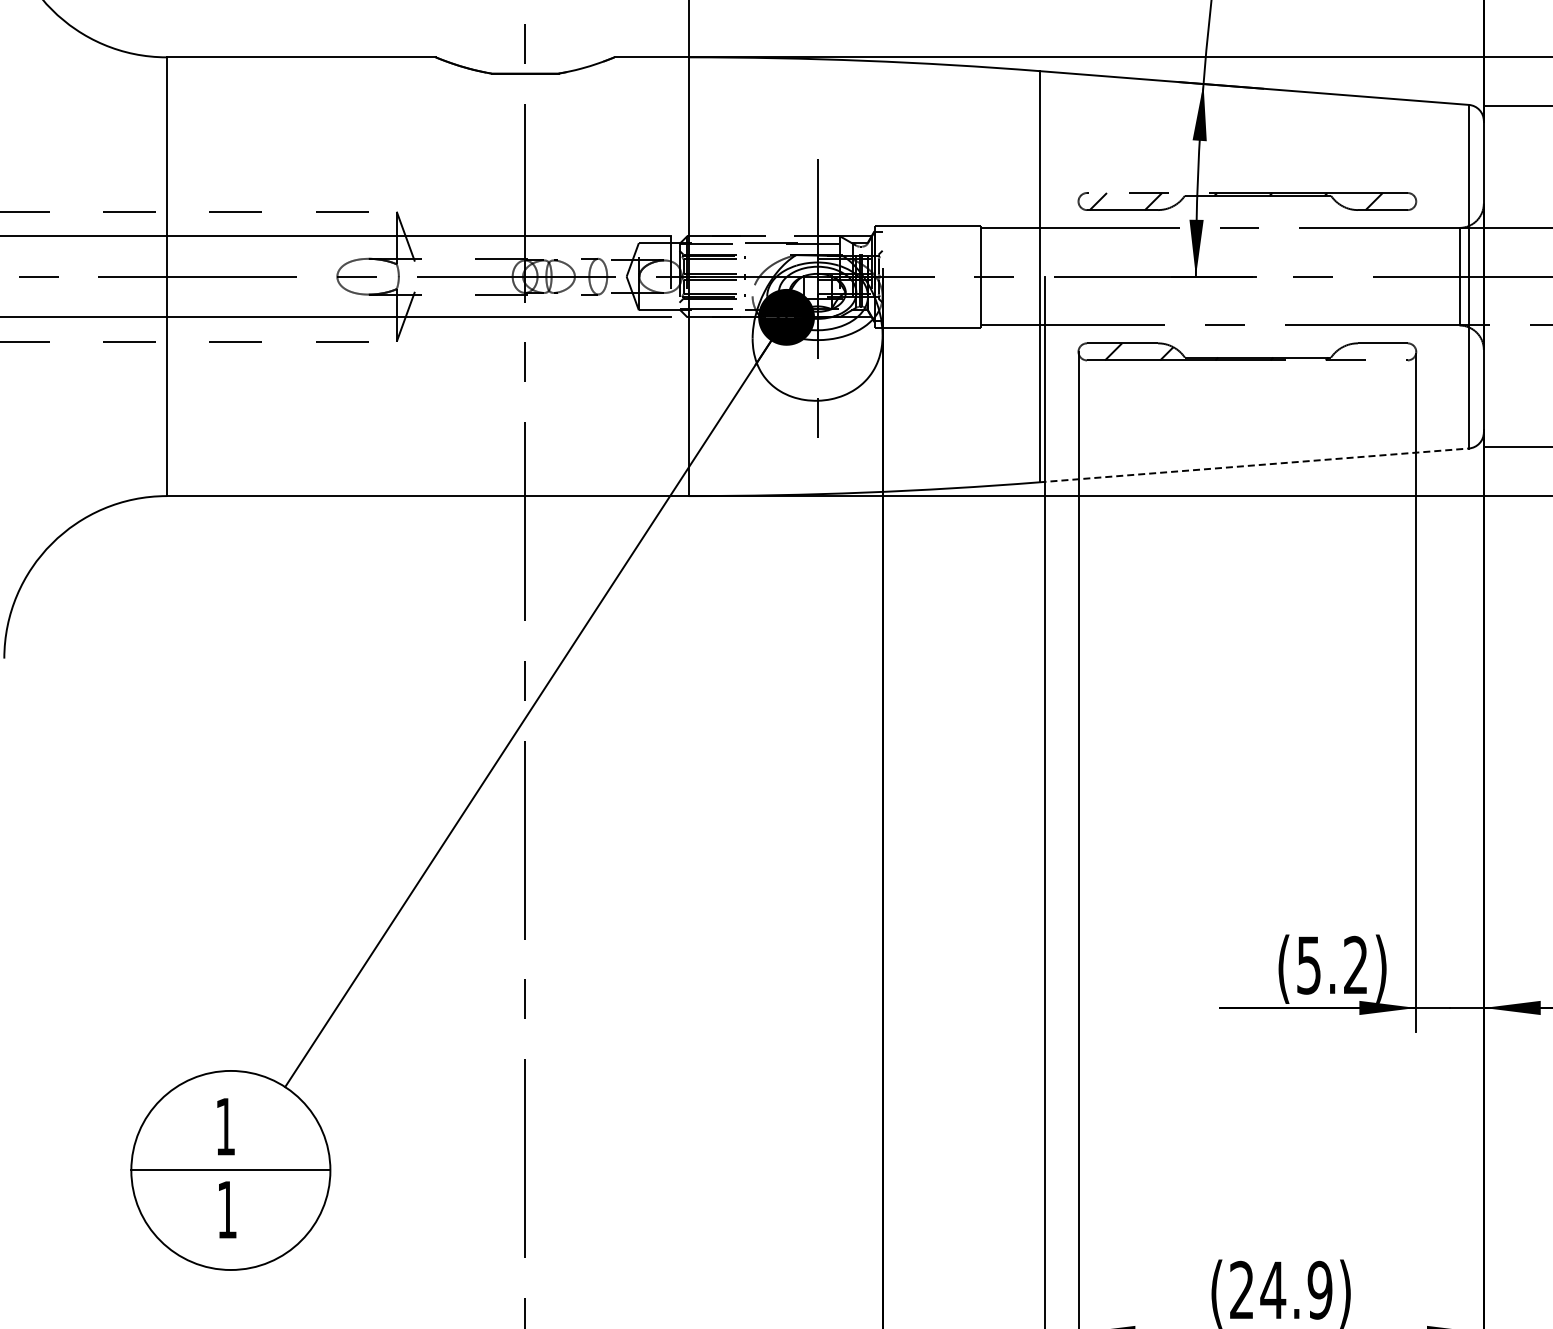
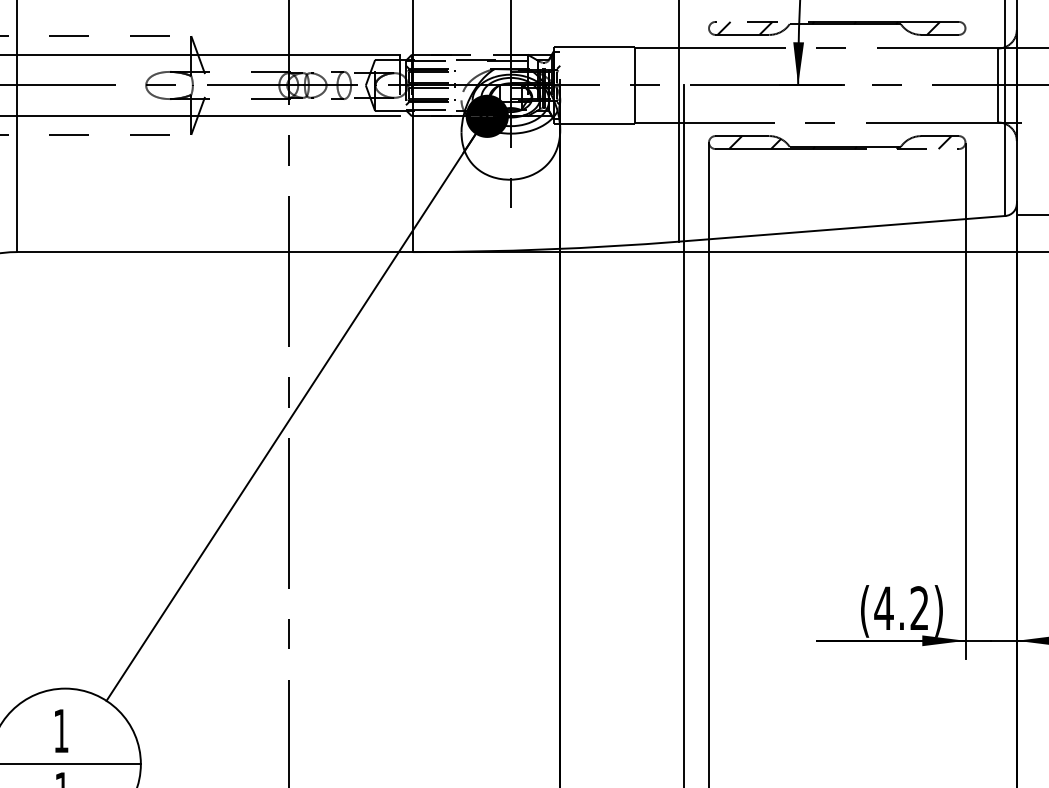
line: (1388, 351) -> (944, 142), added
line: (1254, 465) -> (842, 228), dashed -> solid
text: (1308, 965) -> (883, 608), (5.2) -> (4.2)

